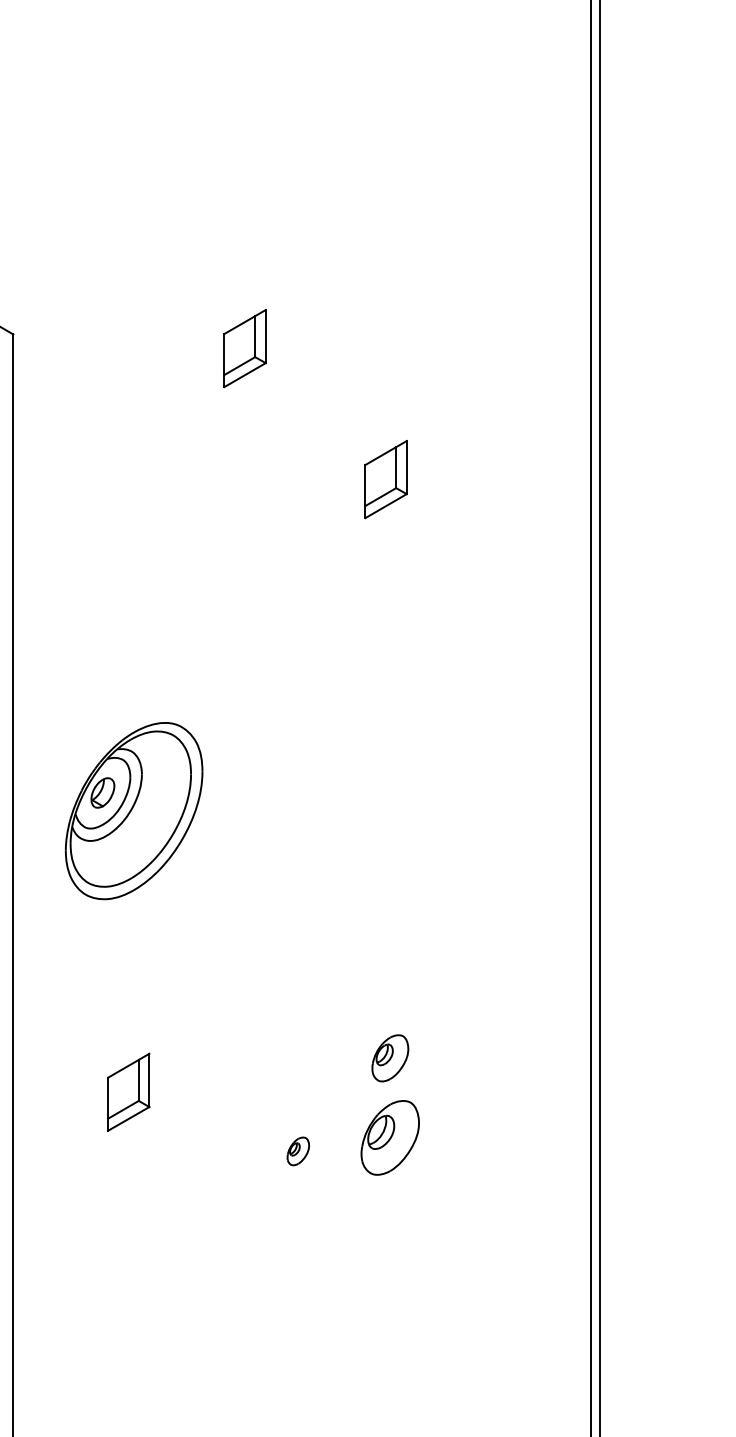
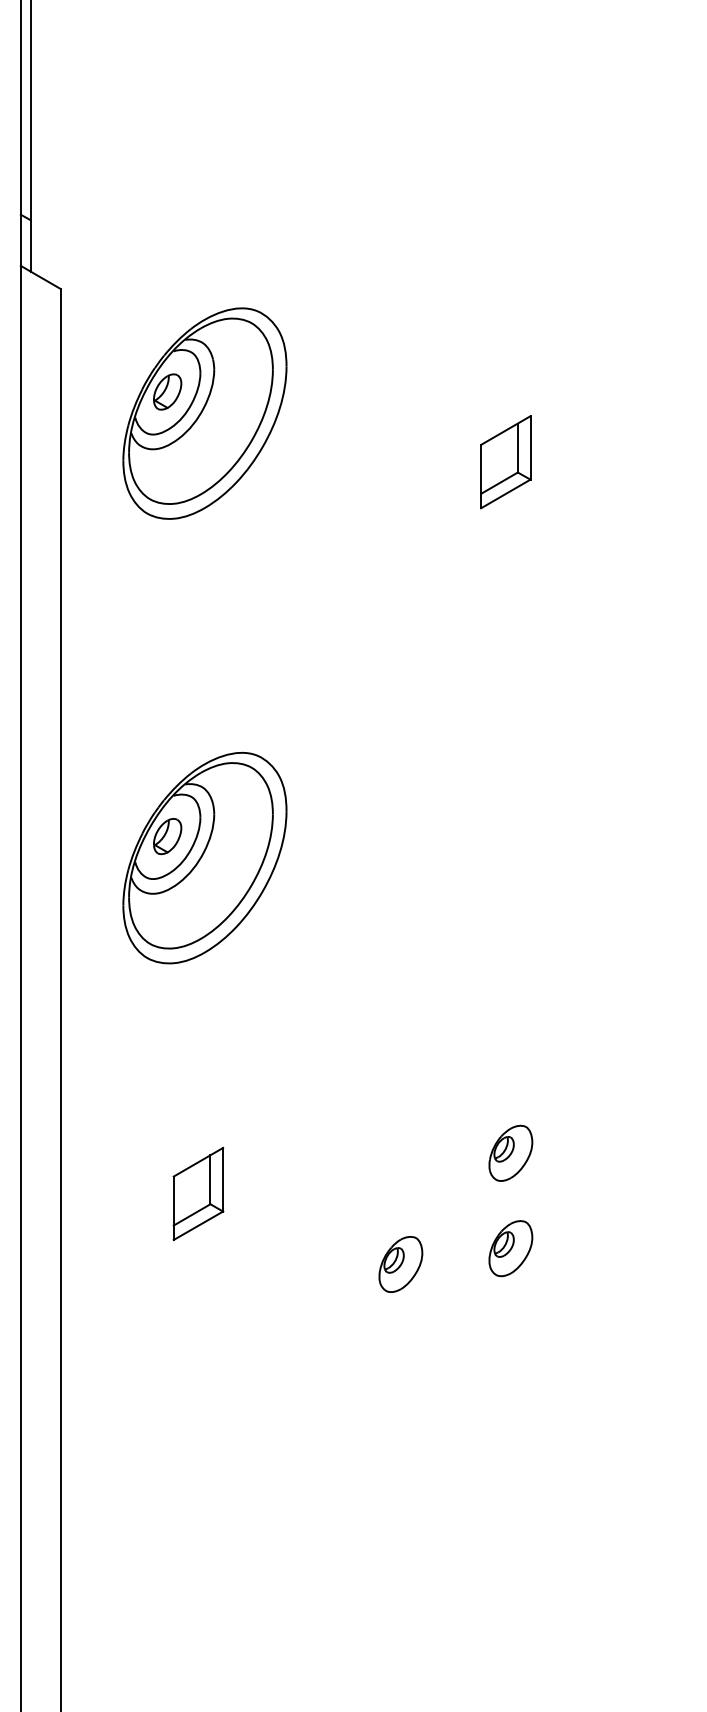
part: (244, 348) -> (336, 305), removed
part: (133, 438) -> (204, 413), added
part: (390, 1138) -> (511, 1249), size x0.62
part: (298, 1151) -> (401, 1264), size x1.67

